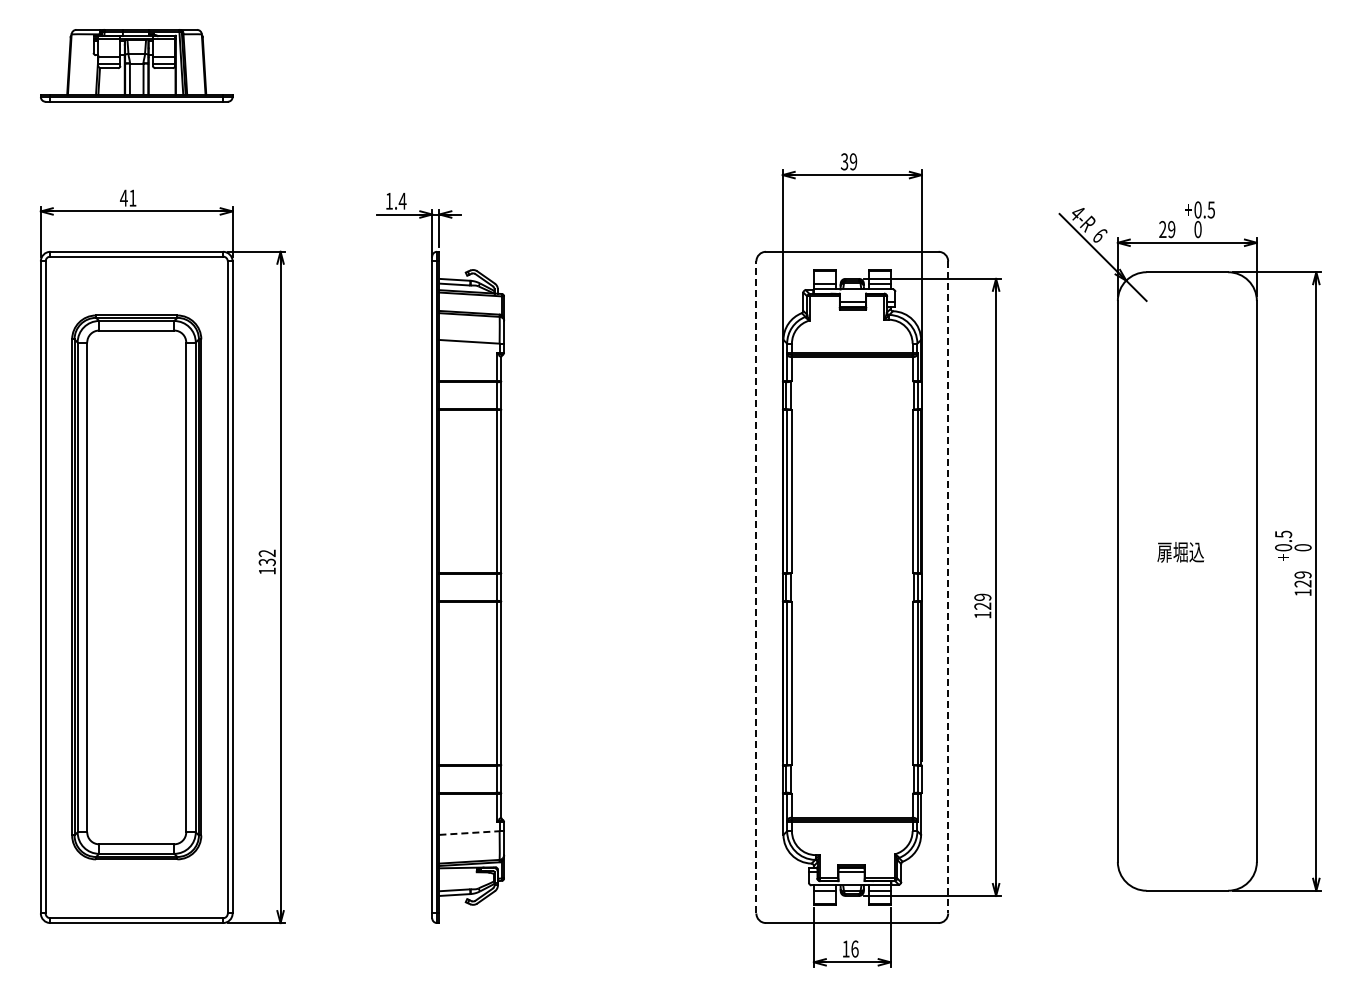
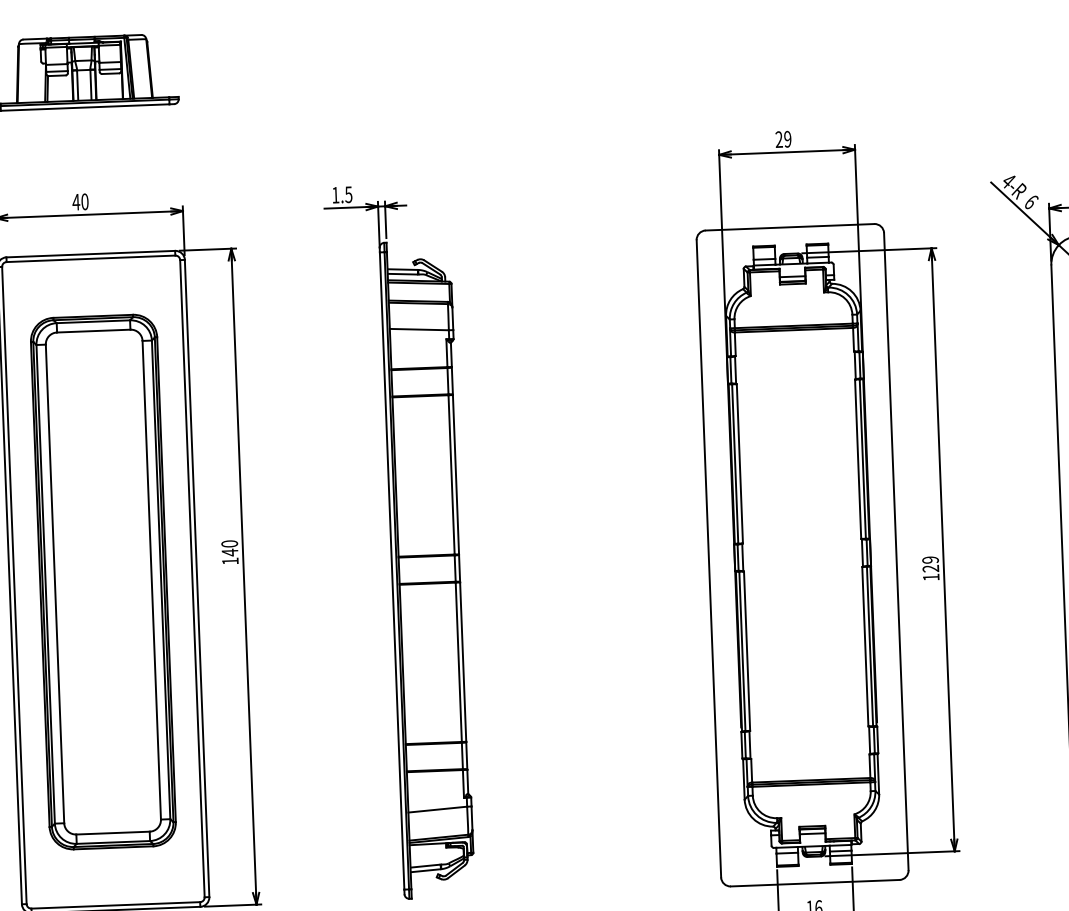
text: (844, 162) -> (779, 140), 39 -> 29
text: (132, 197) -> (84, 201), 41 -> 40
text: (402, 200) -> (348, 194), 1.4 -> 1.5
text: (266, 557) -> (229, 547), 132 -> 140
line: (756, 586) -> (708, 557), dashed -> solid
line: (948, 587) -> (896, 551), dashed -> solid
line: (470, 833) -> (438, 810), dashed -> solid

